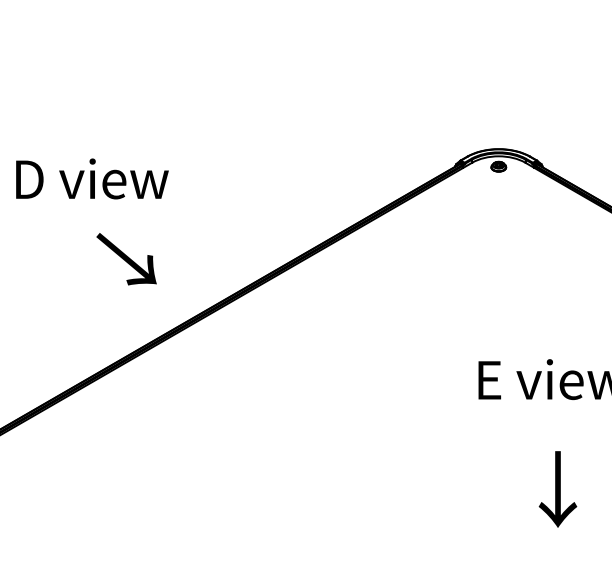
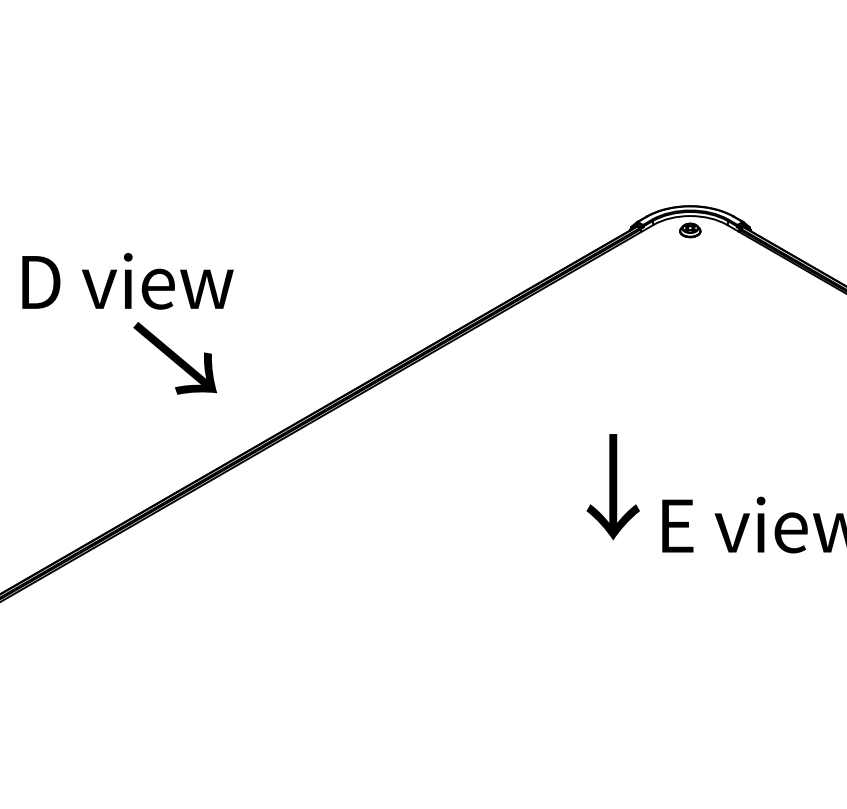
text: (92, 179) -> (127, 281), moved
text: (557, 489) -> (612, 487), moved

